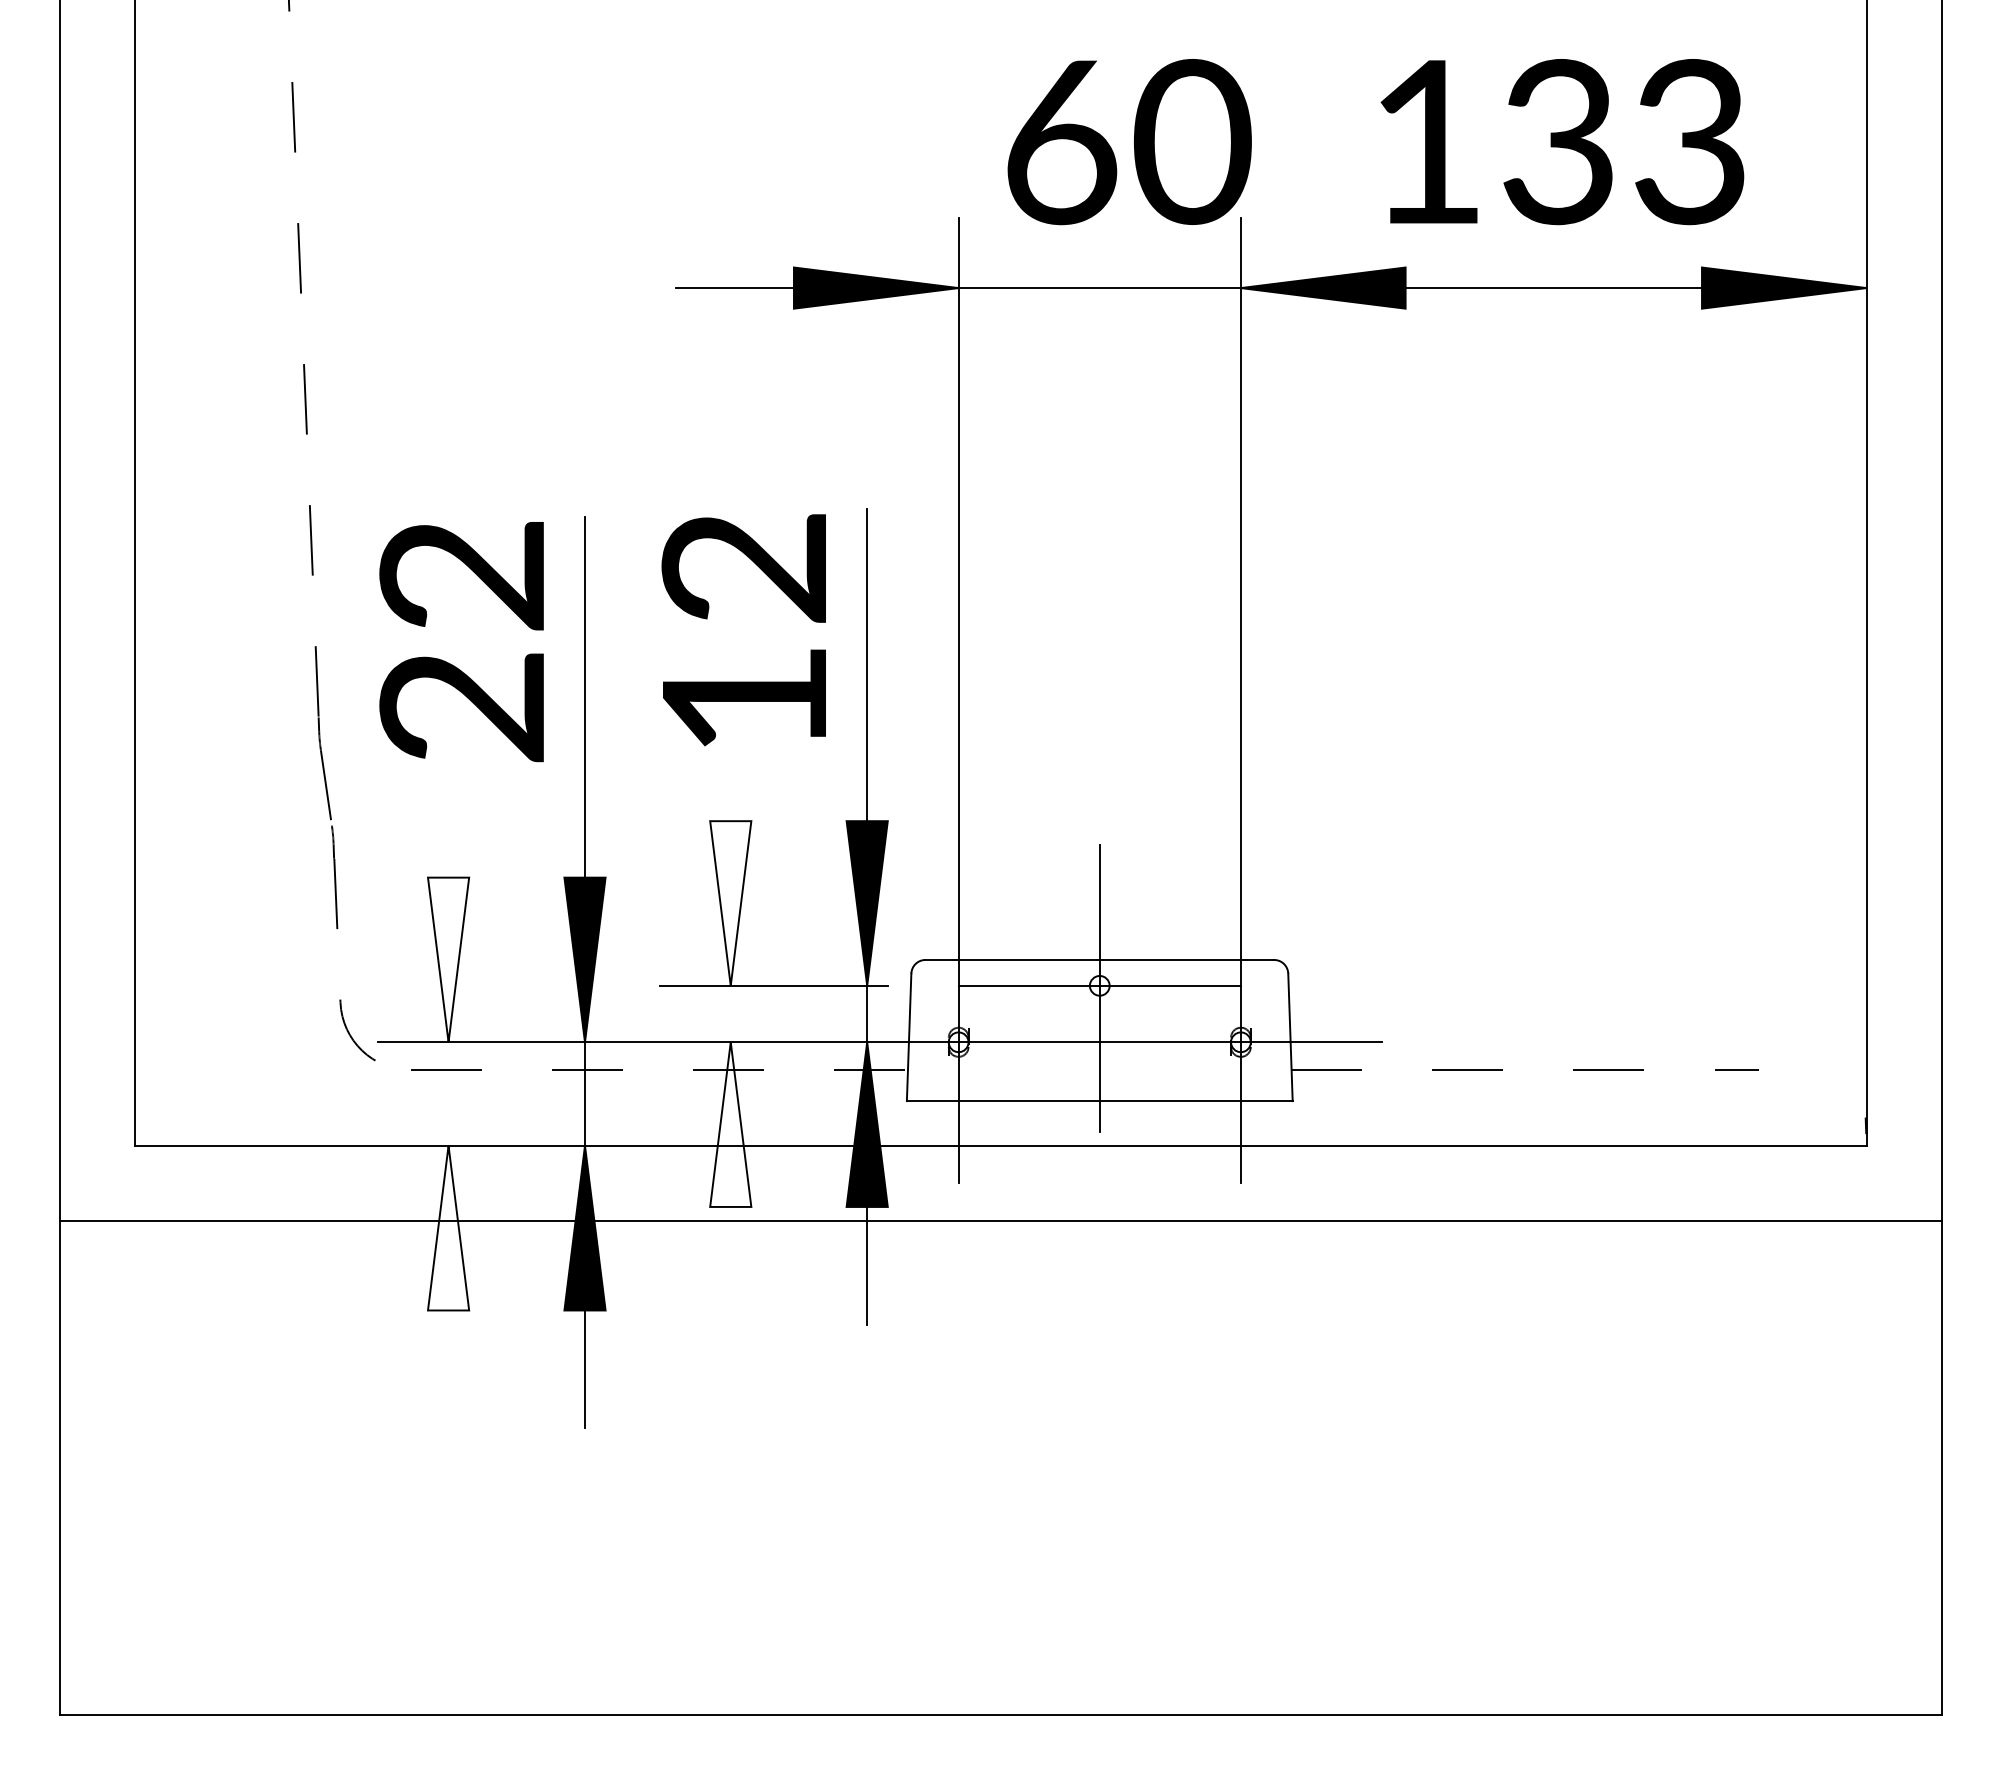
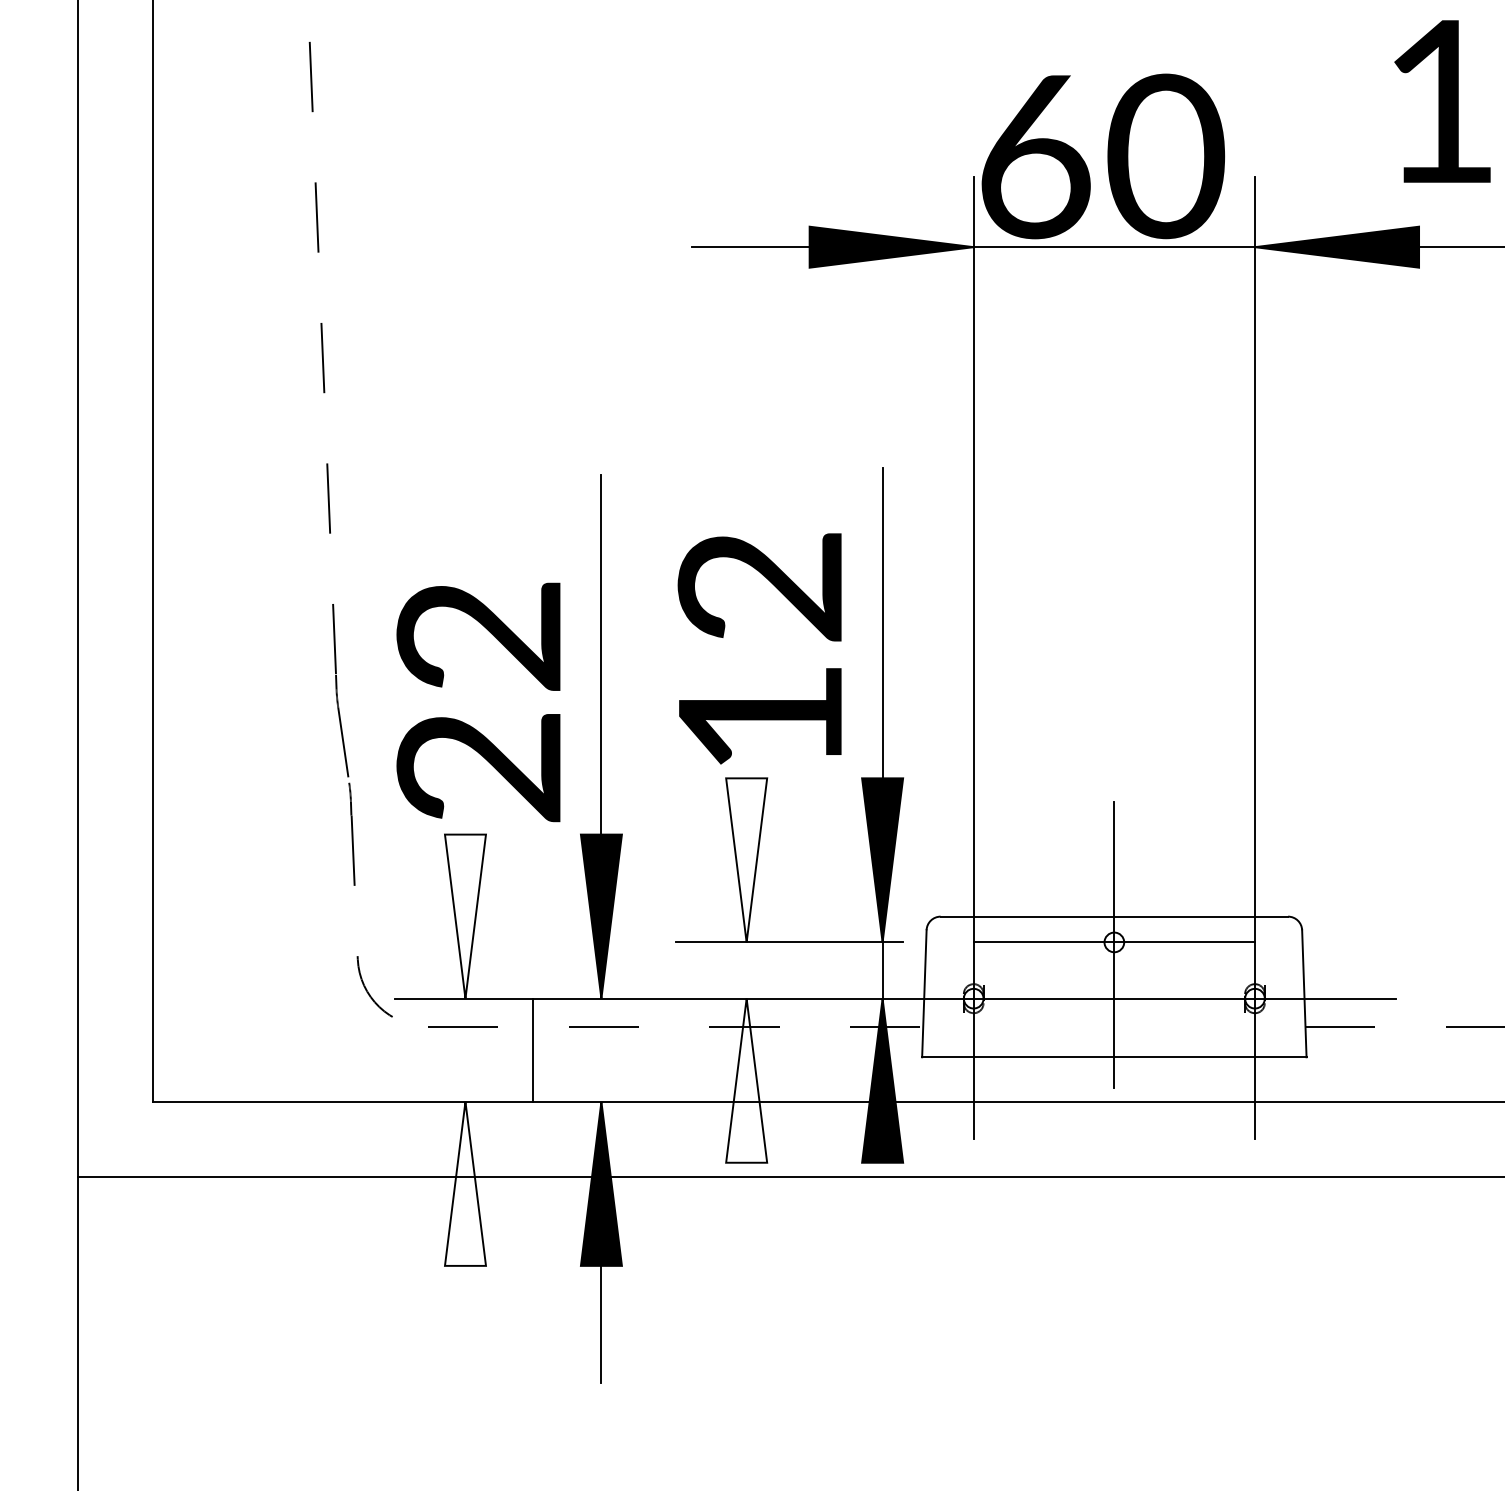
text: (1129, 142) -> (1103, 156), moved
text: (743, 630) -> (759, 649), moved
text: (461, 642) -> (478, 702), moved
line: (584, 1093) -> (532, 1049), moved
line: (867, 1265) -> (882, 1221), removed

